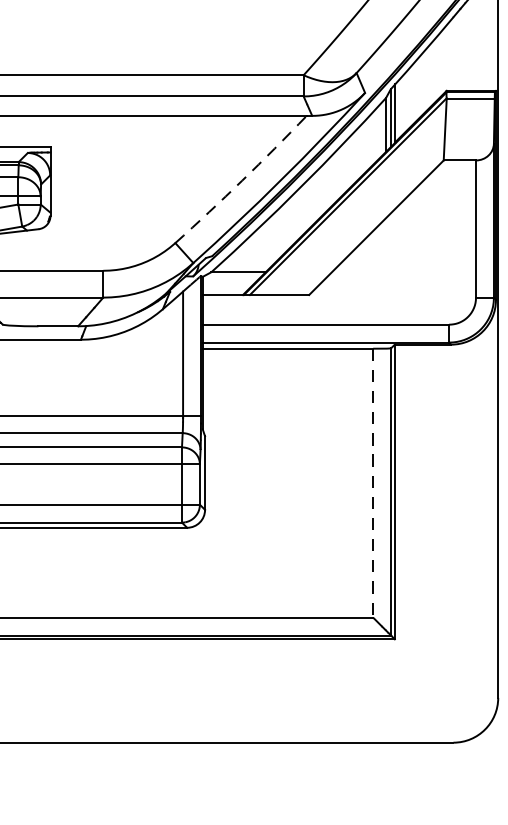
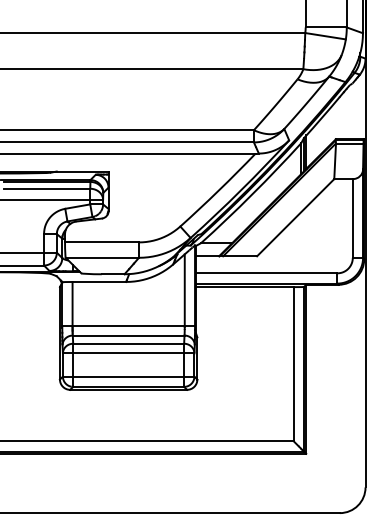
arc: (241, 180) -> (218, 190), dashed -> solid
line: (372, 483) -> (293, 364), dashed -> solid

